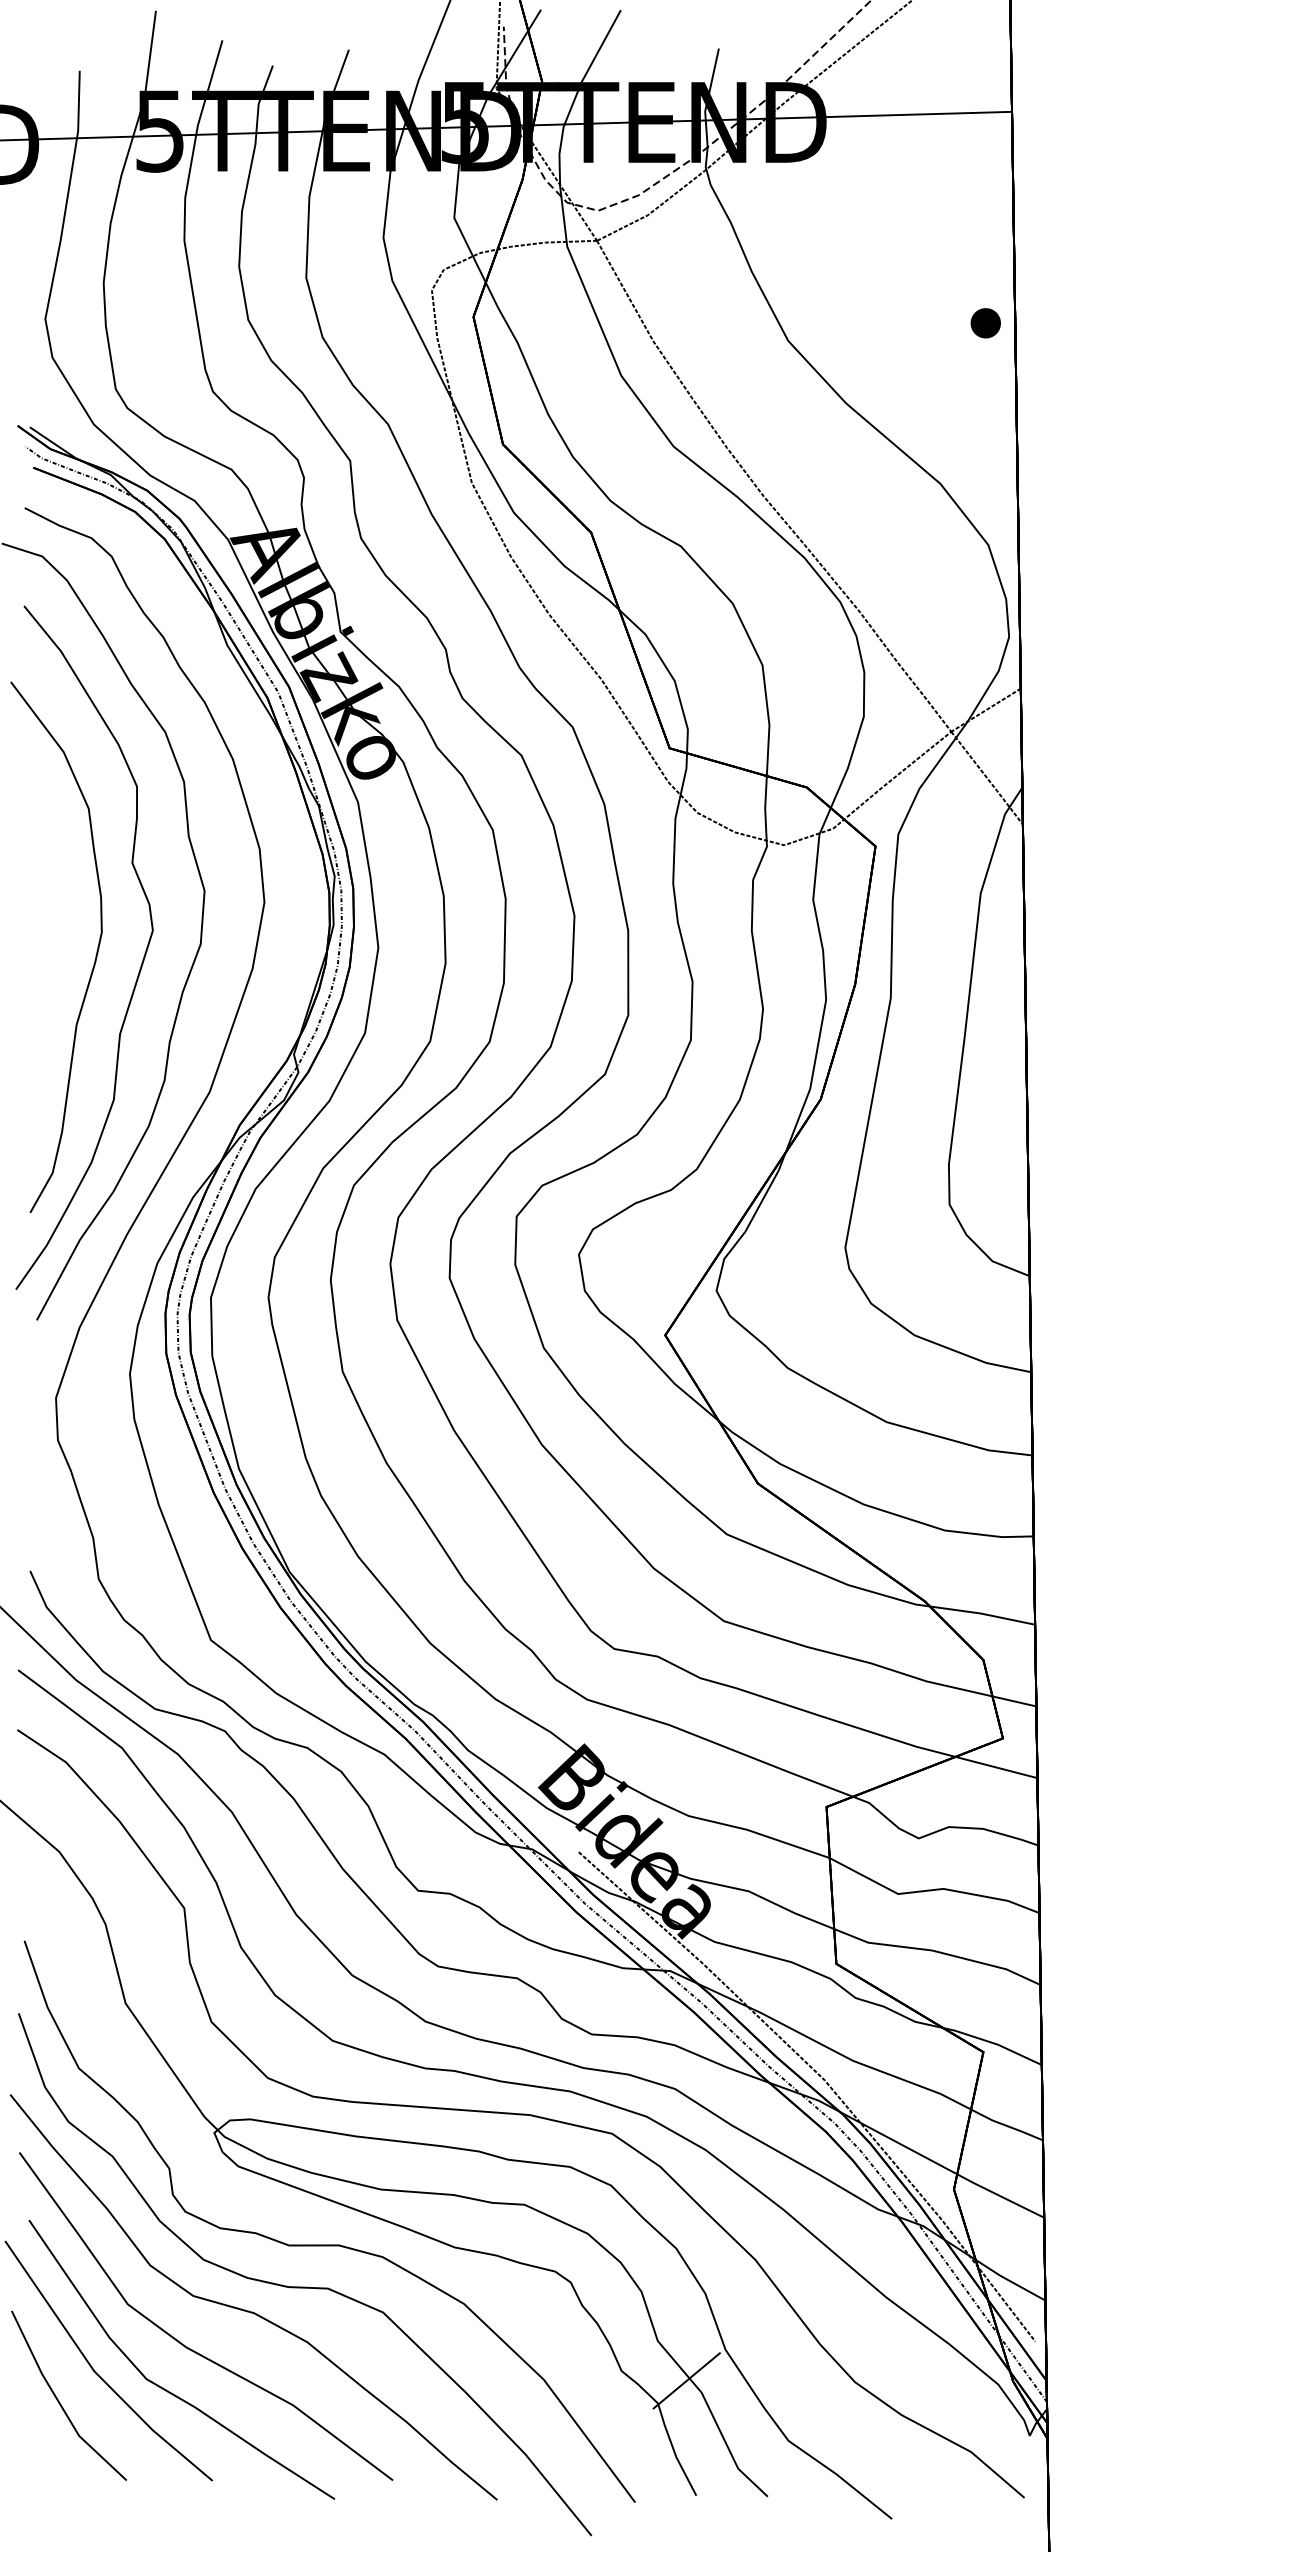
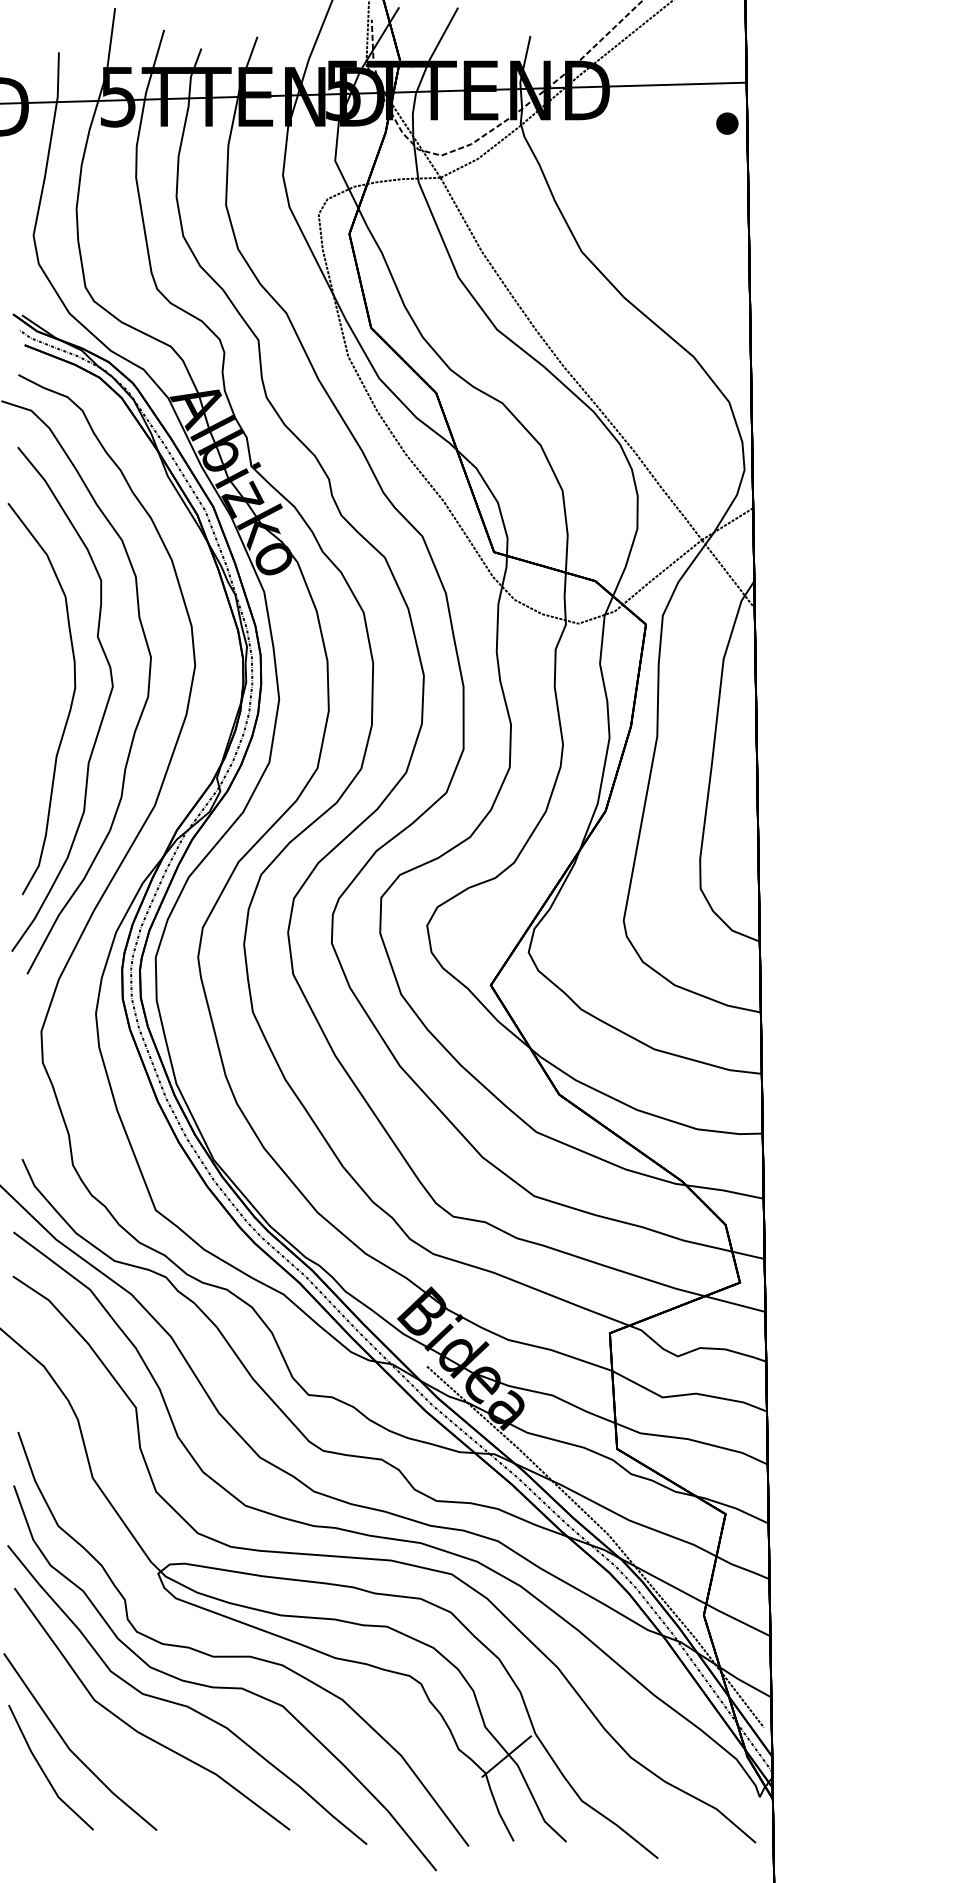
part: (985, 323) -> (727, 123), moved
part: (161, 2386) -> (119, 1760), removed

